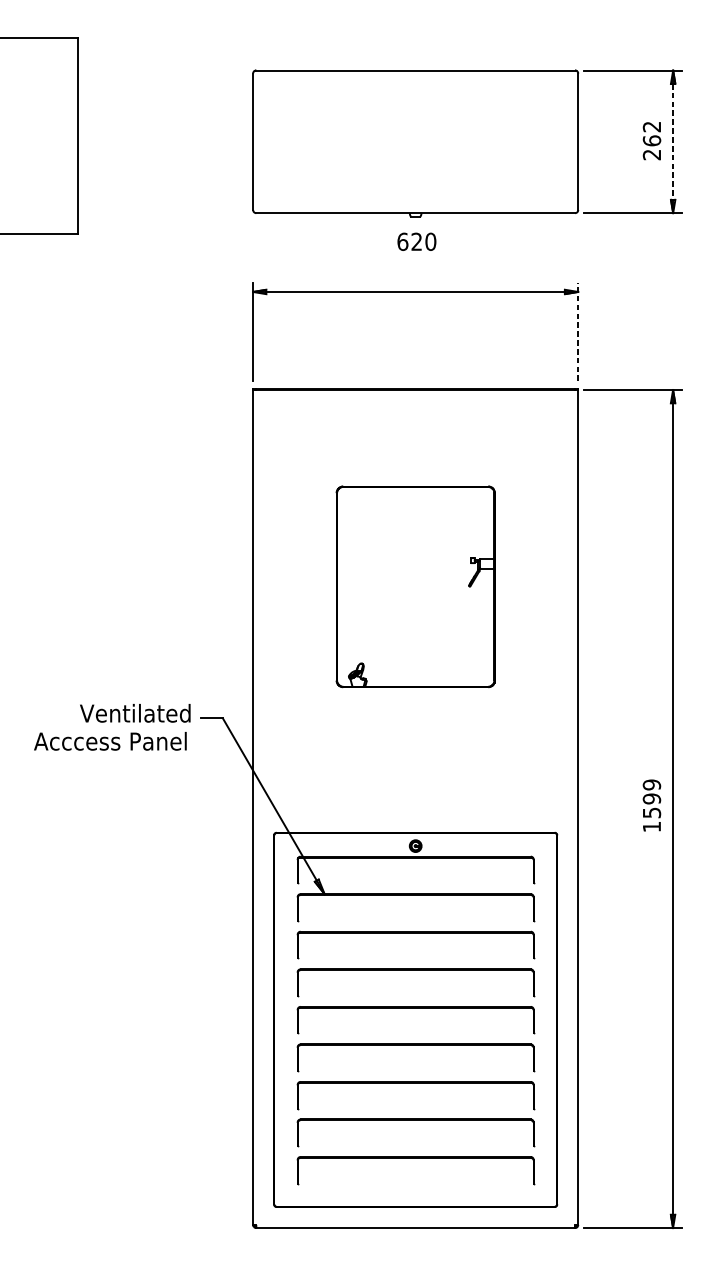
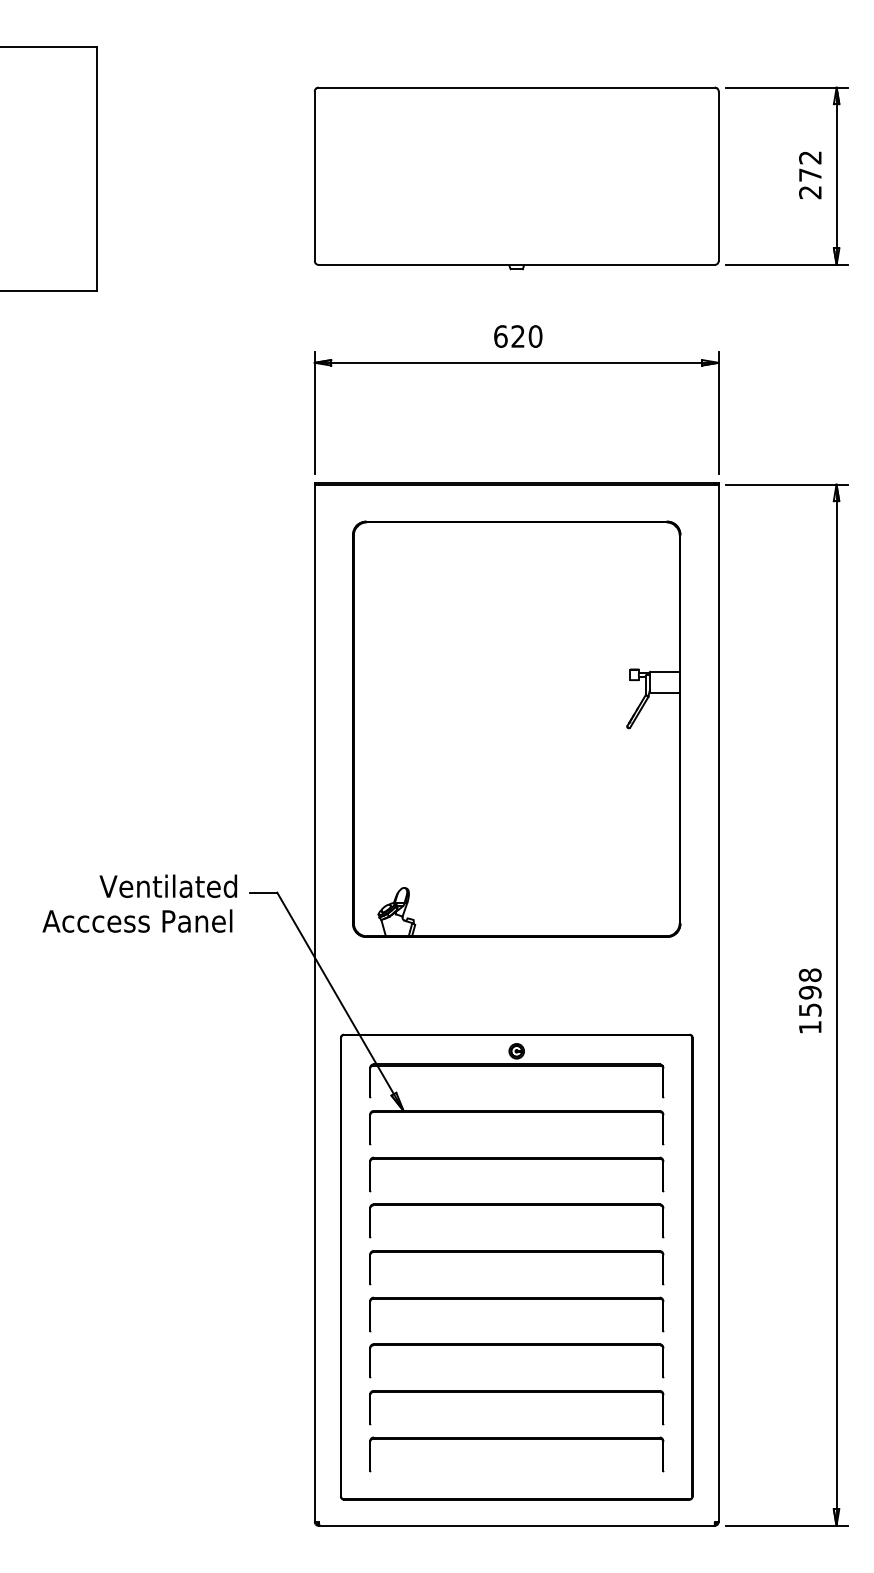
text: (652, 140) -> (810, 174), 262 -> 272
line: (673, 142) -> (836, 176), dashed -> solid
text: (417, 241) -> (518, 336), moved
line: (578, 331) -> (718, 412), dashed -> solid
part: (415, 586) -> (516, 728), size x1.67
text: (652, 785) -> (810, 975), 1599 -> 1598

